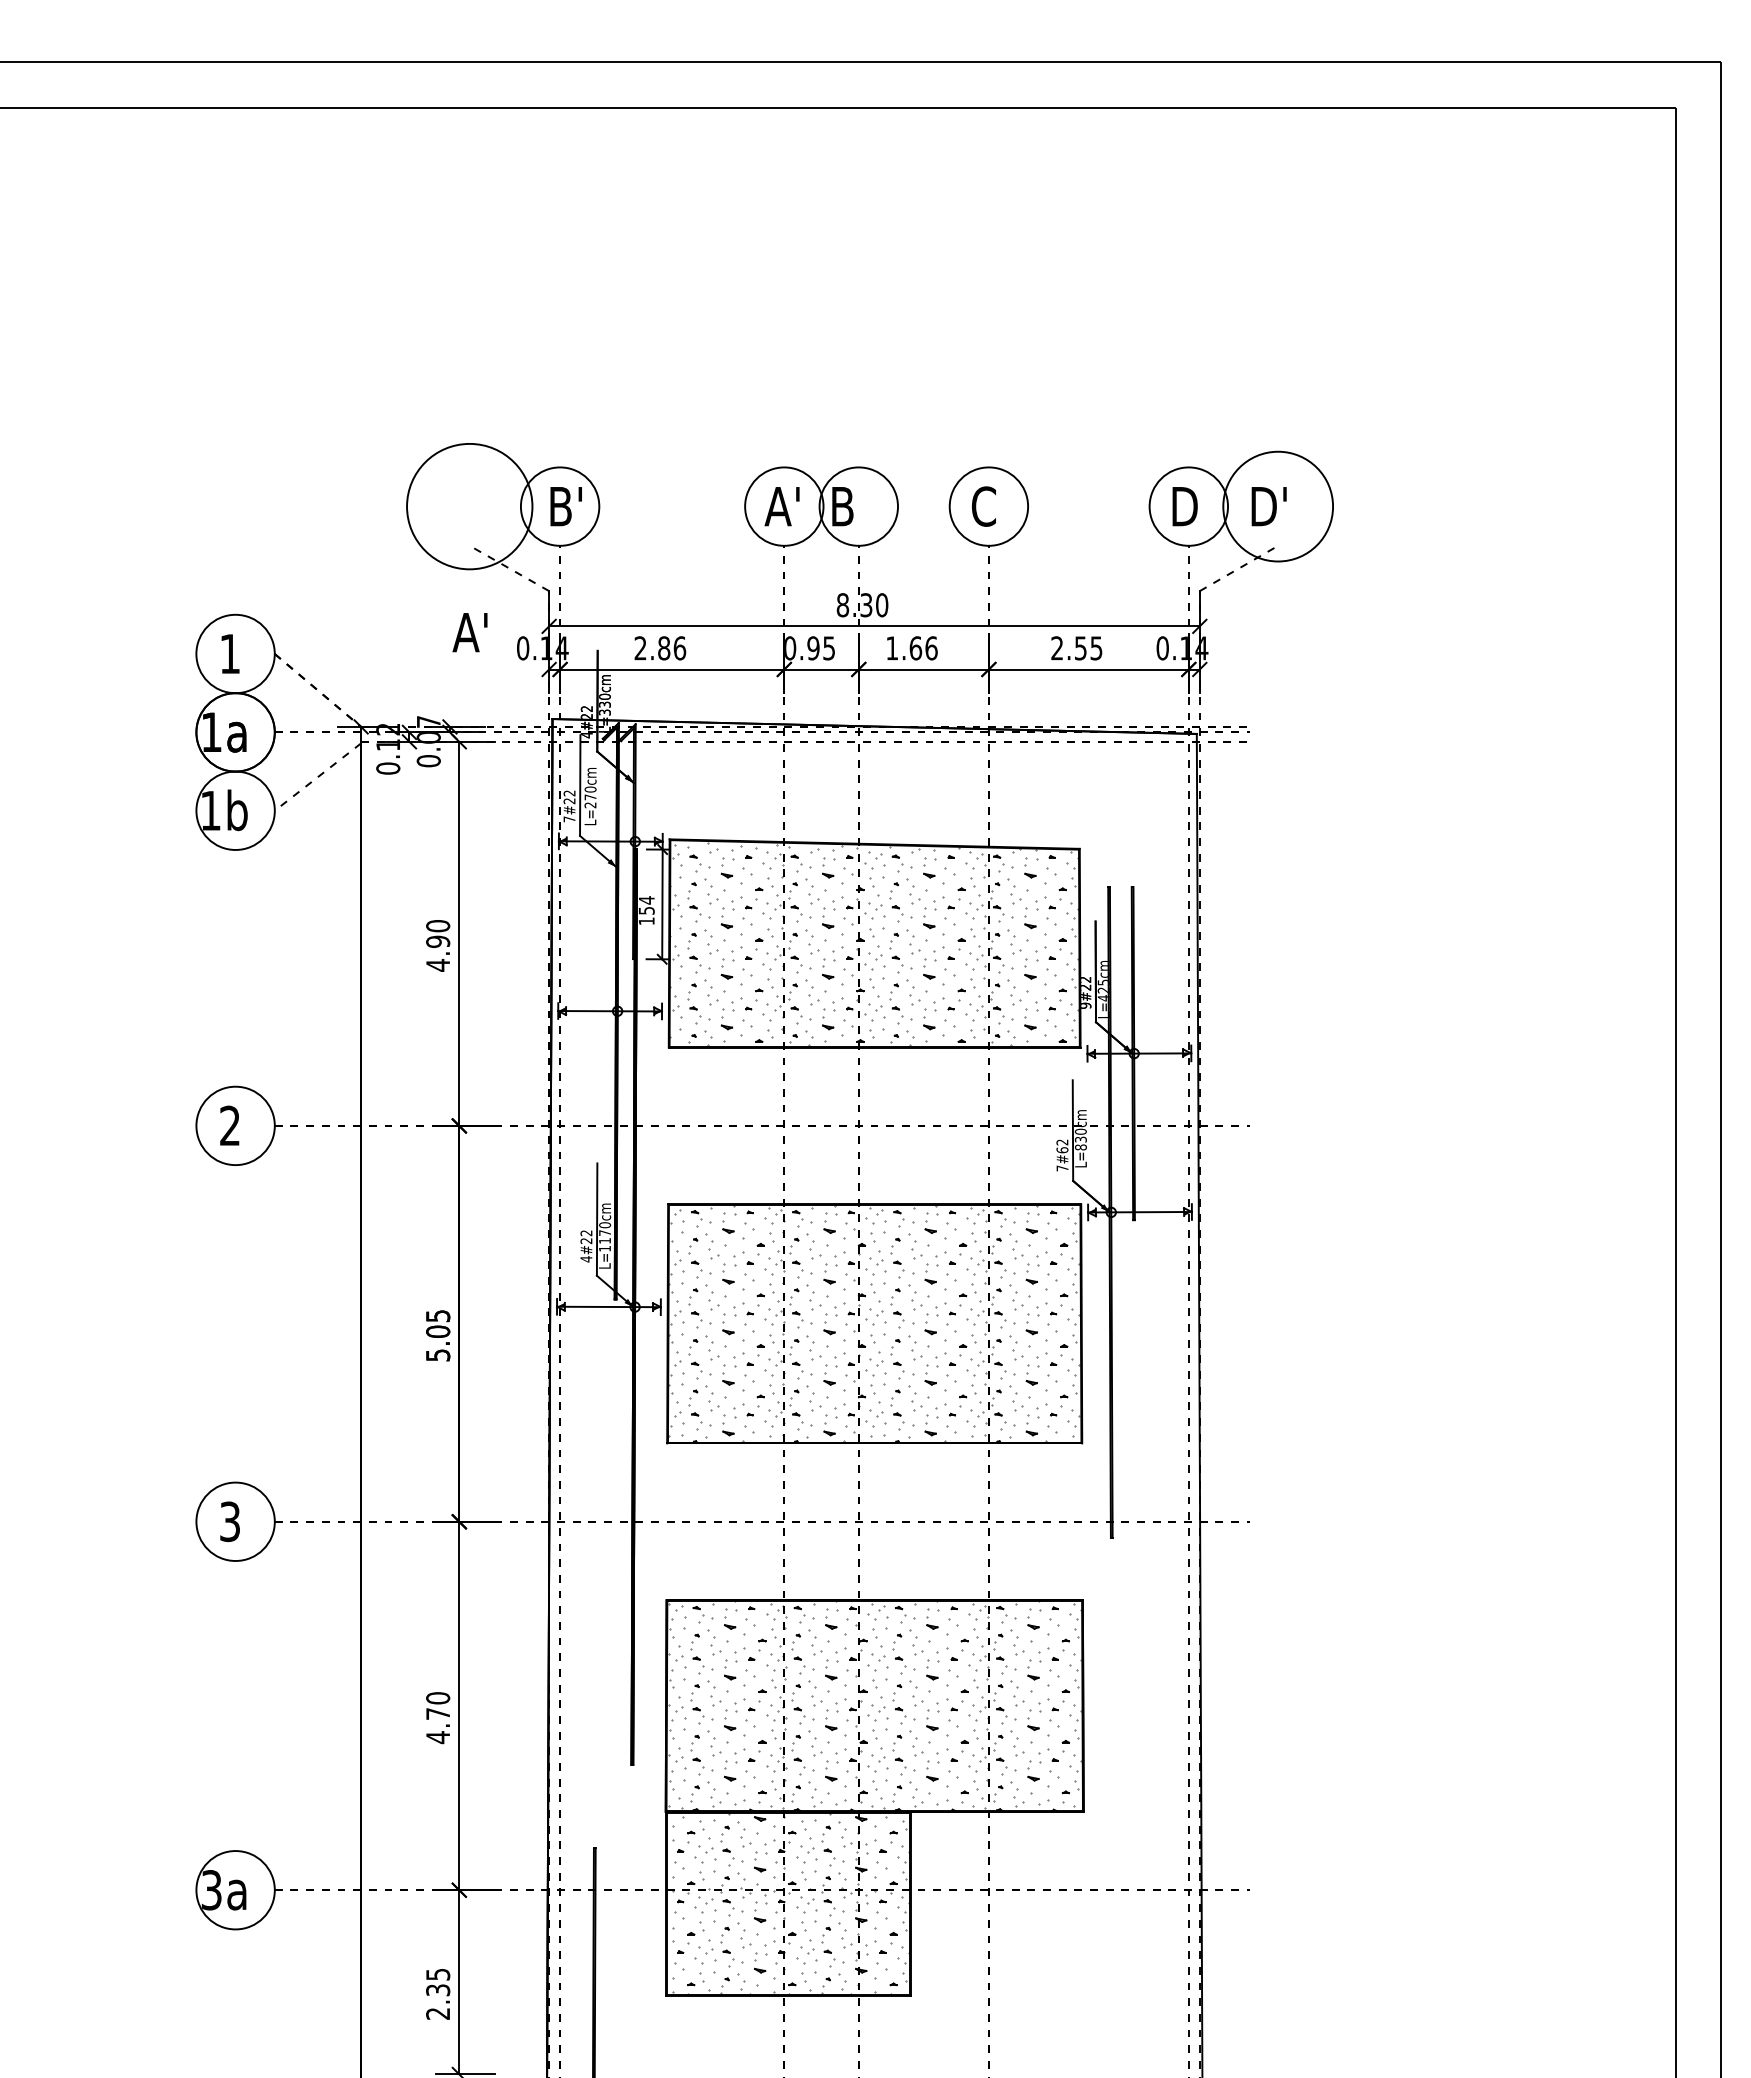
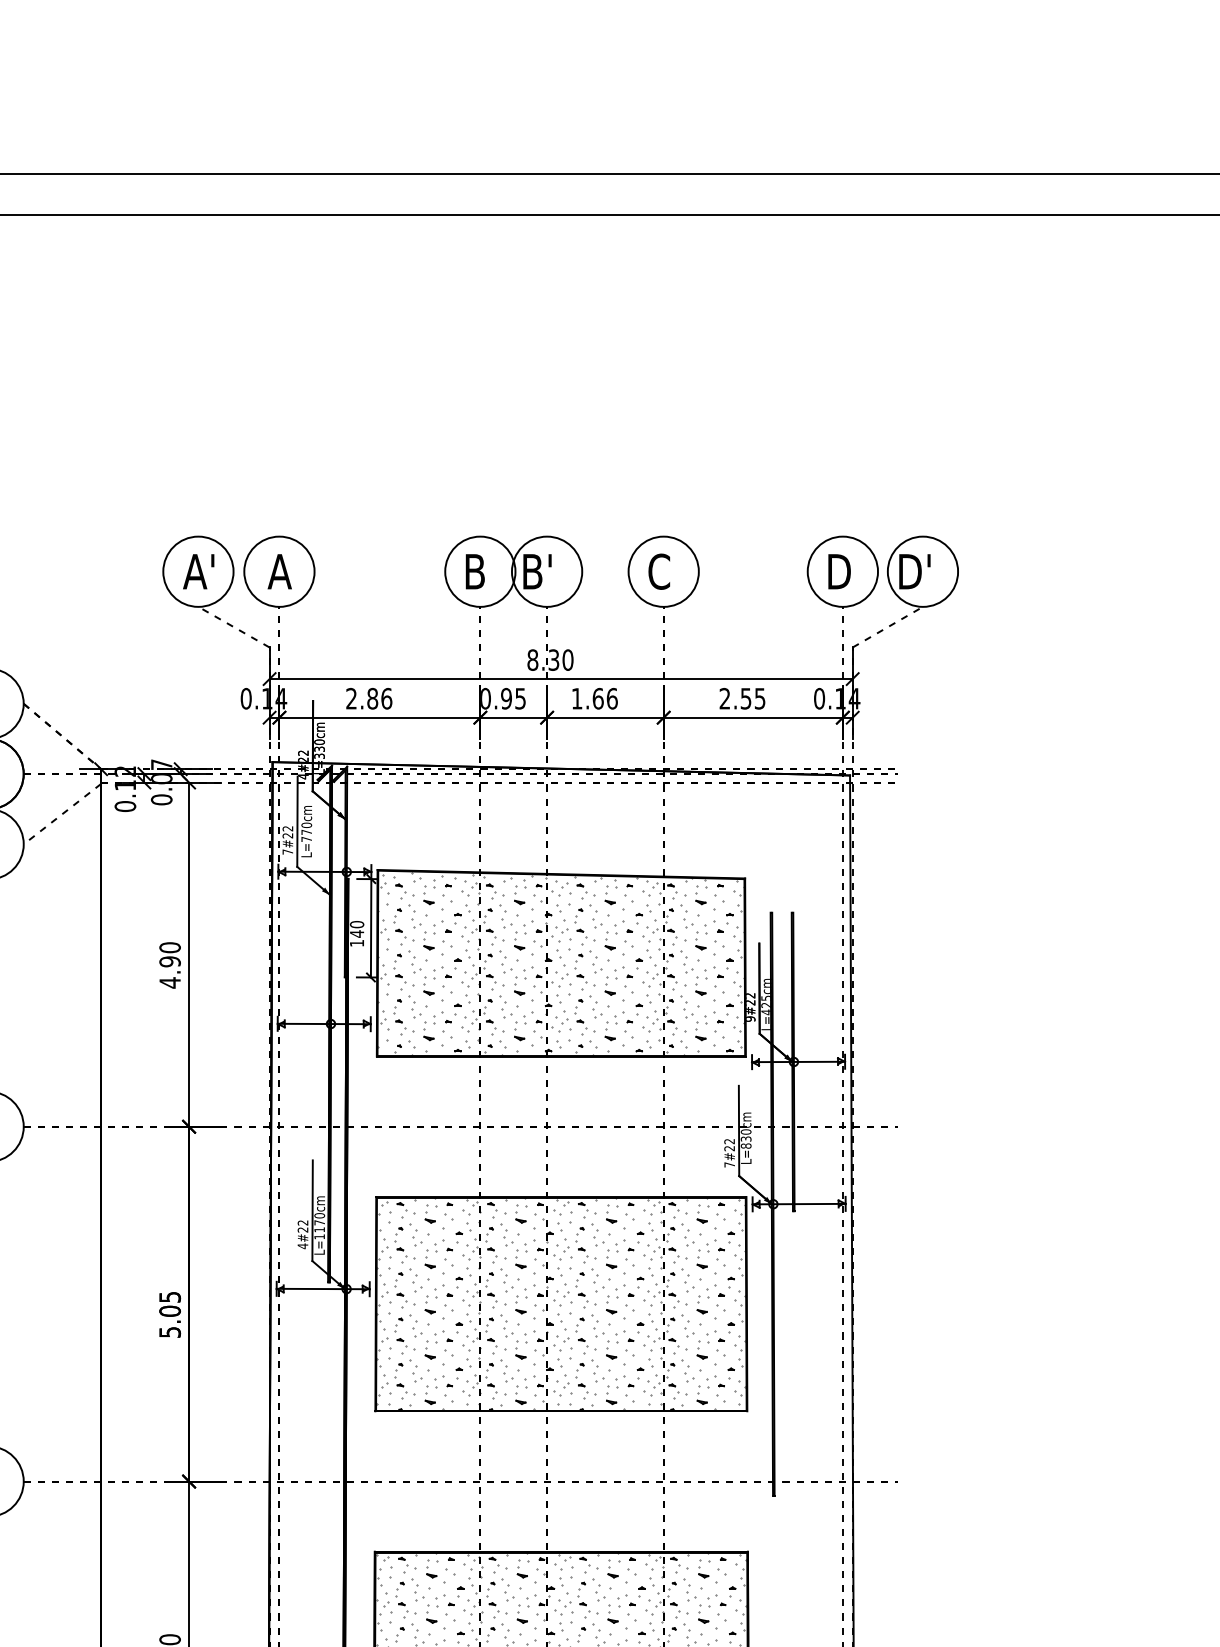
text: (861, 494) -> (549, 560), B -> B'
circle: (469, 506) -> (198, 571), size x0.62
text: (564, 506) -> (283, 571), B' -> A
text: (781, 506) -> (477, 571), A' -> B
circle: (1277, 506) -> (922, 571), size x0.71
text: (469, 632) -> (198, 571), moved
text: (590, 805) -> (306, 839), L=270cm -> L=770cm
text: (646, 905) -> (356, 929), 154 -> 140
text: (1062, 1150) -> (729, 1148), 7#62 -> 7#22

